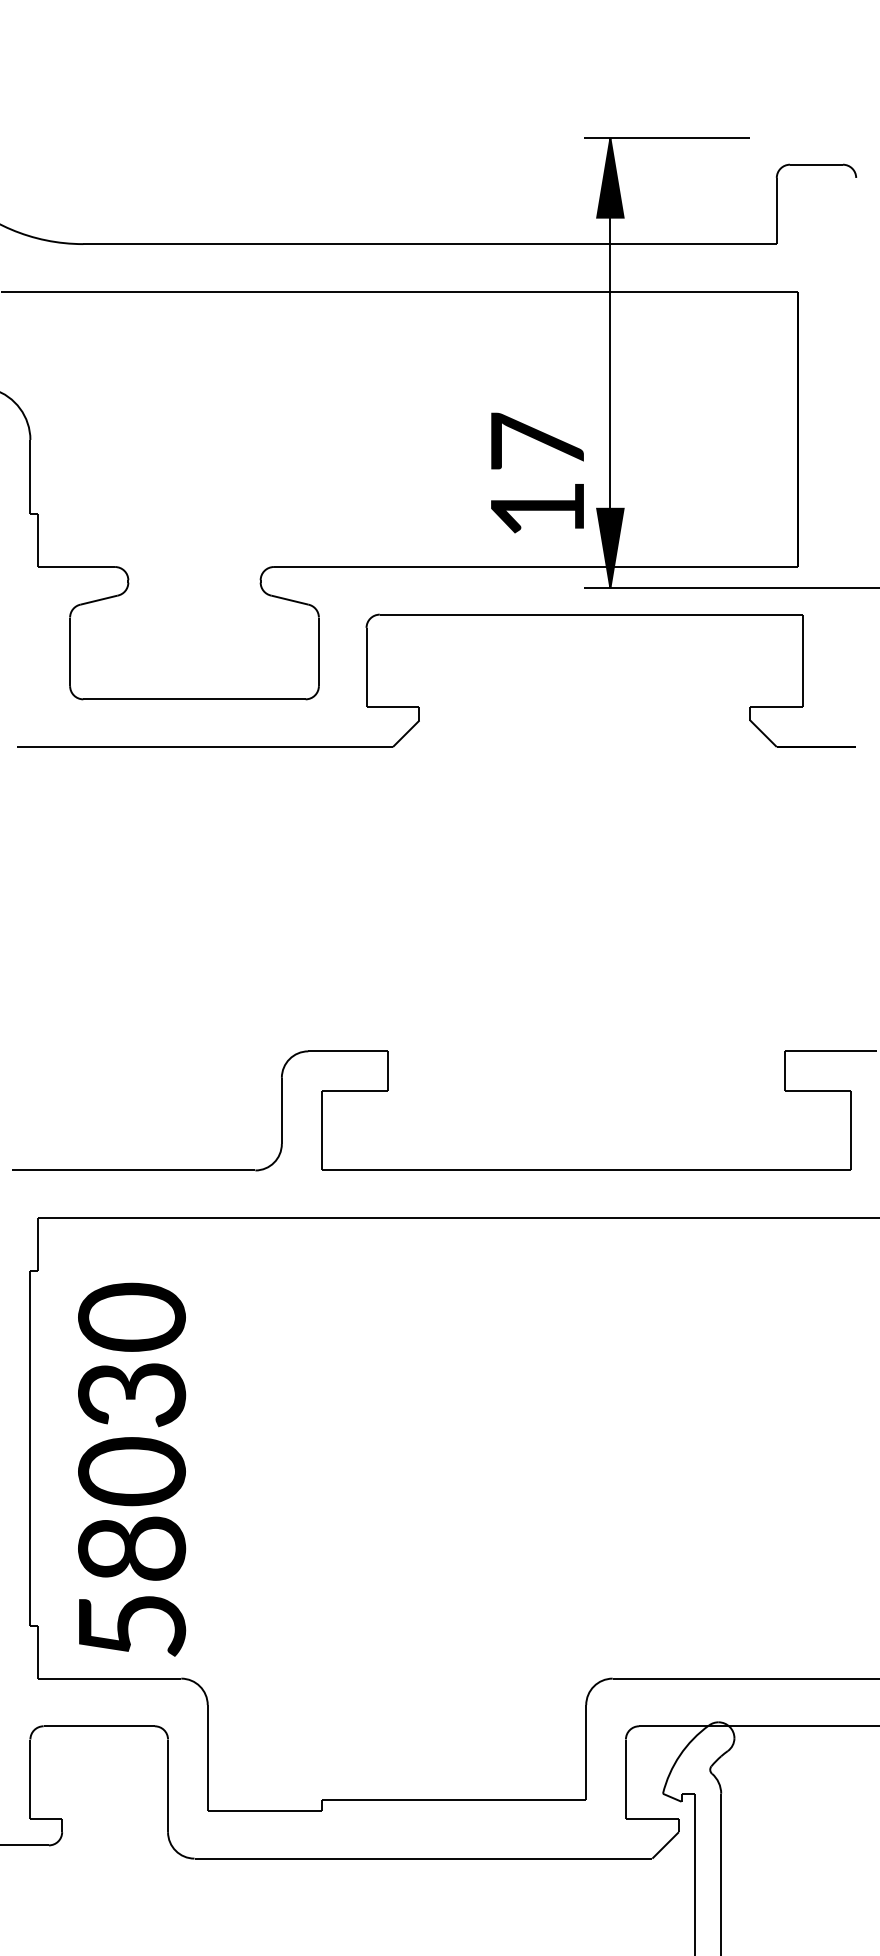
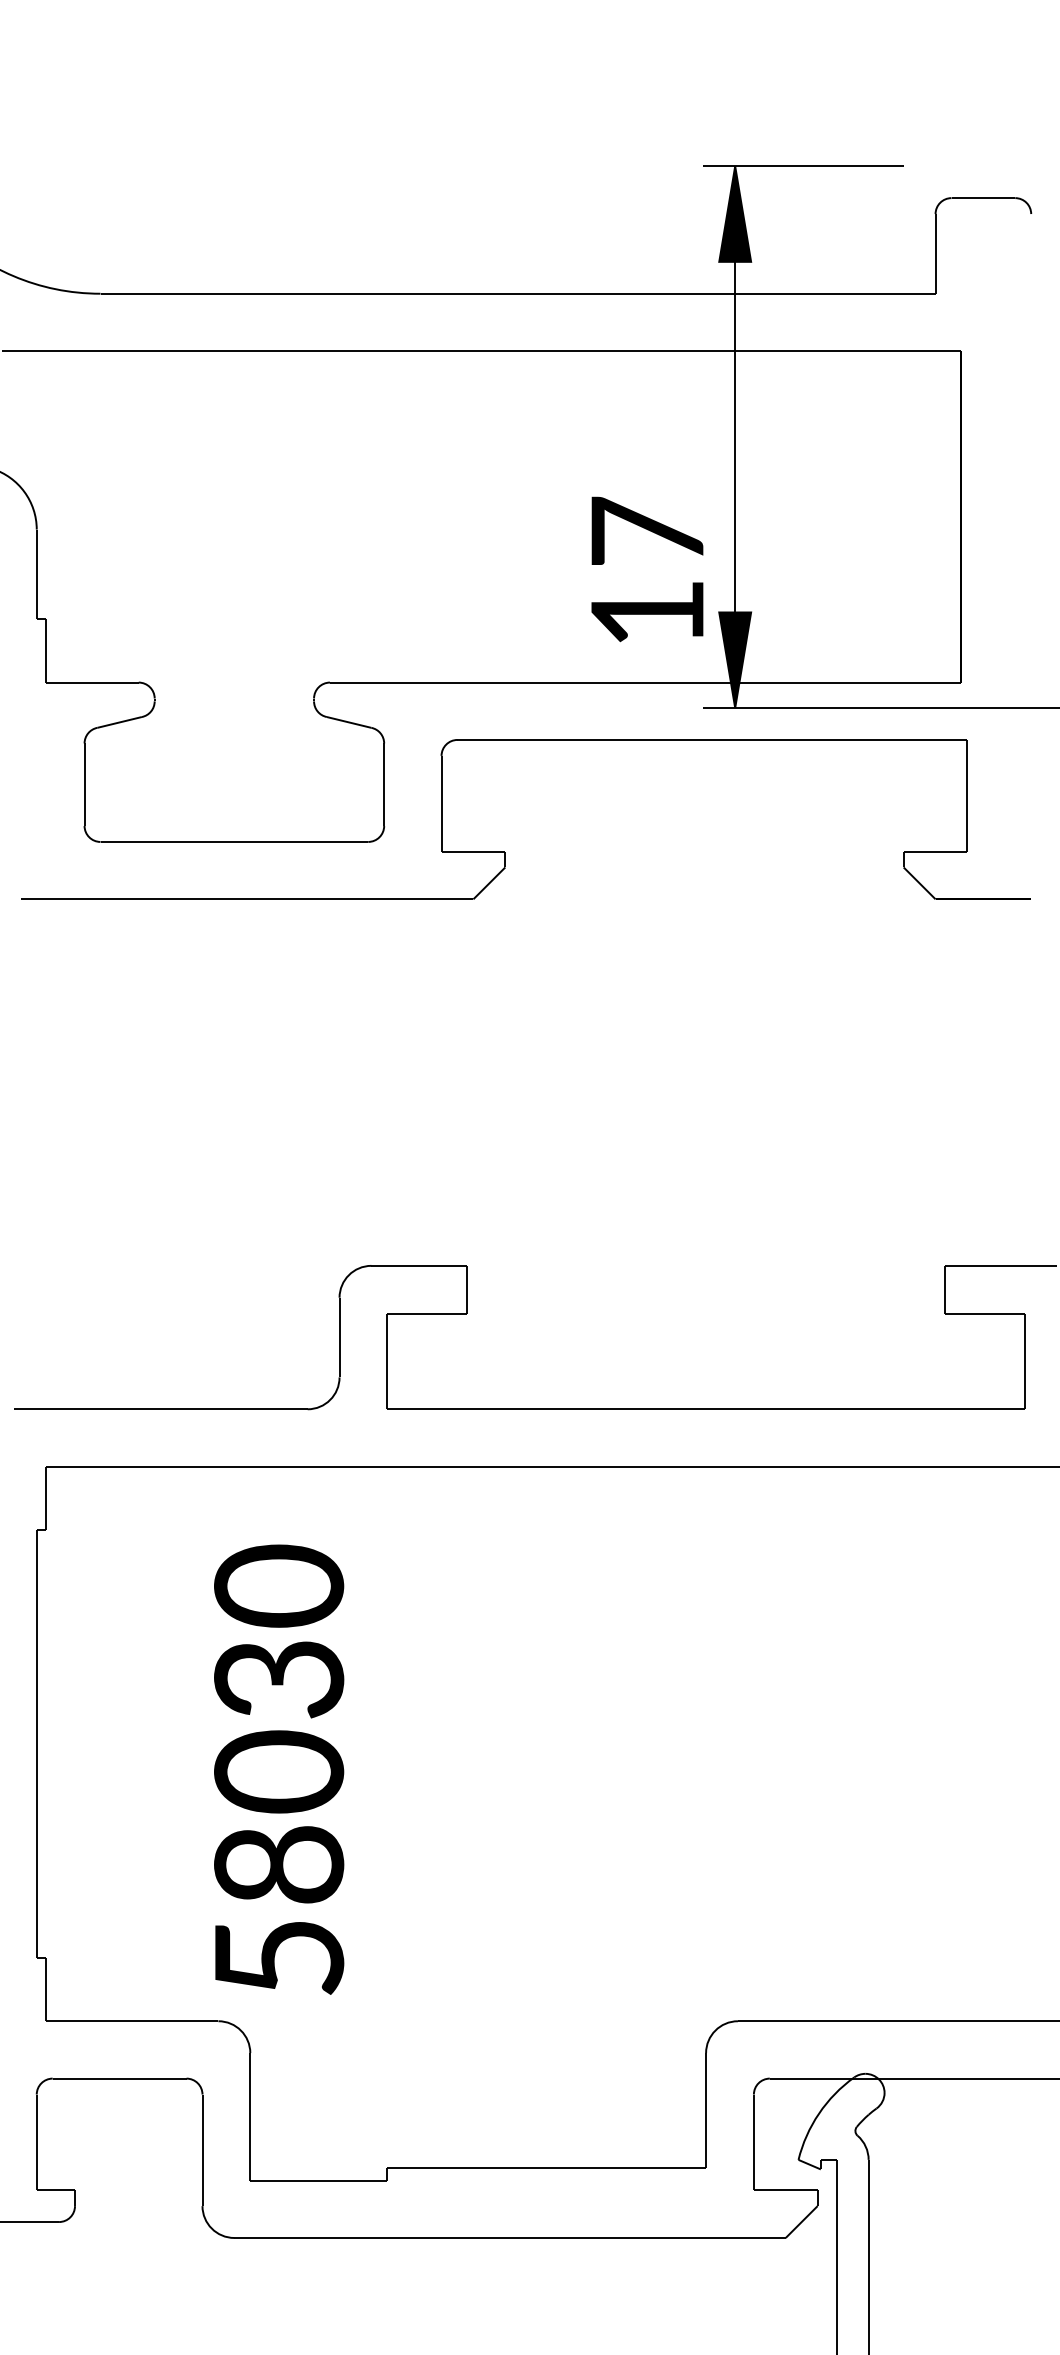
text: (132, 1469) -> (279, 1769), moved

